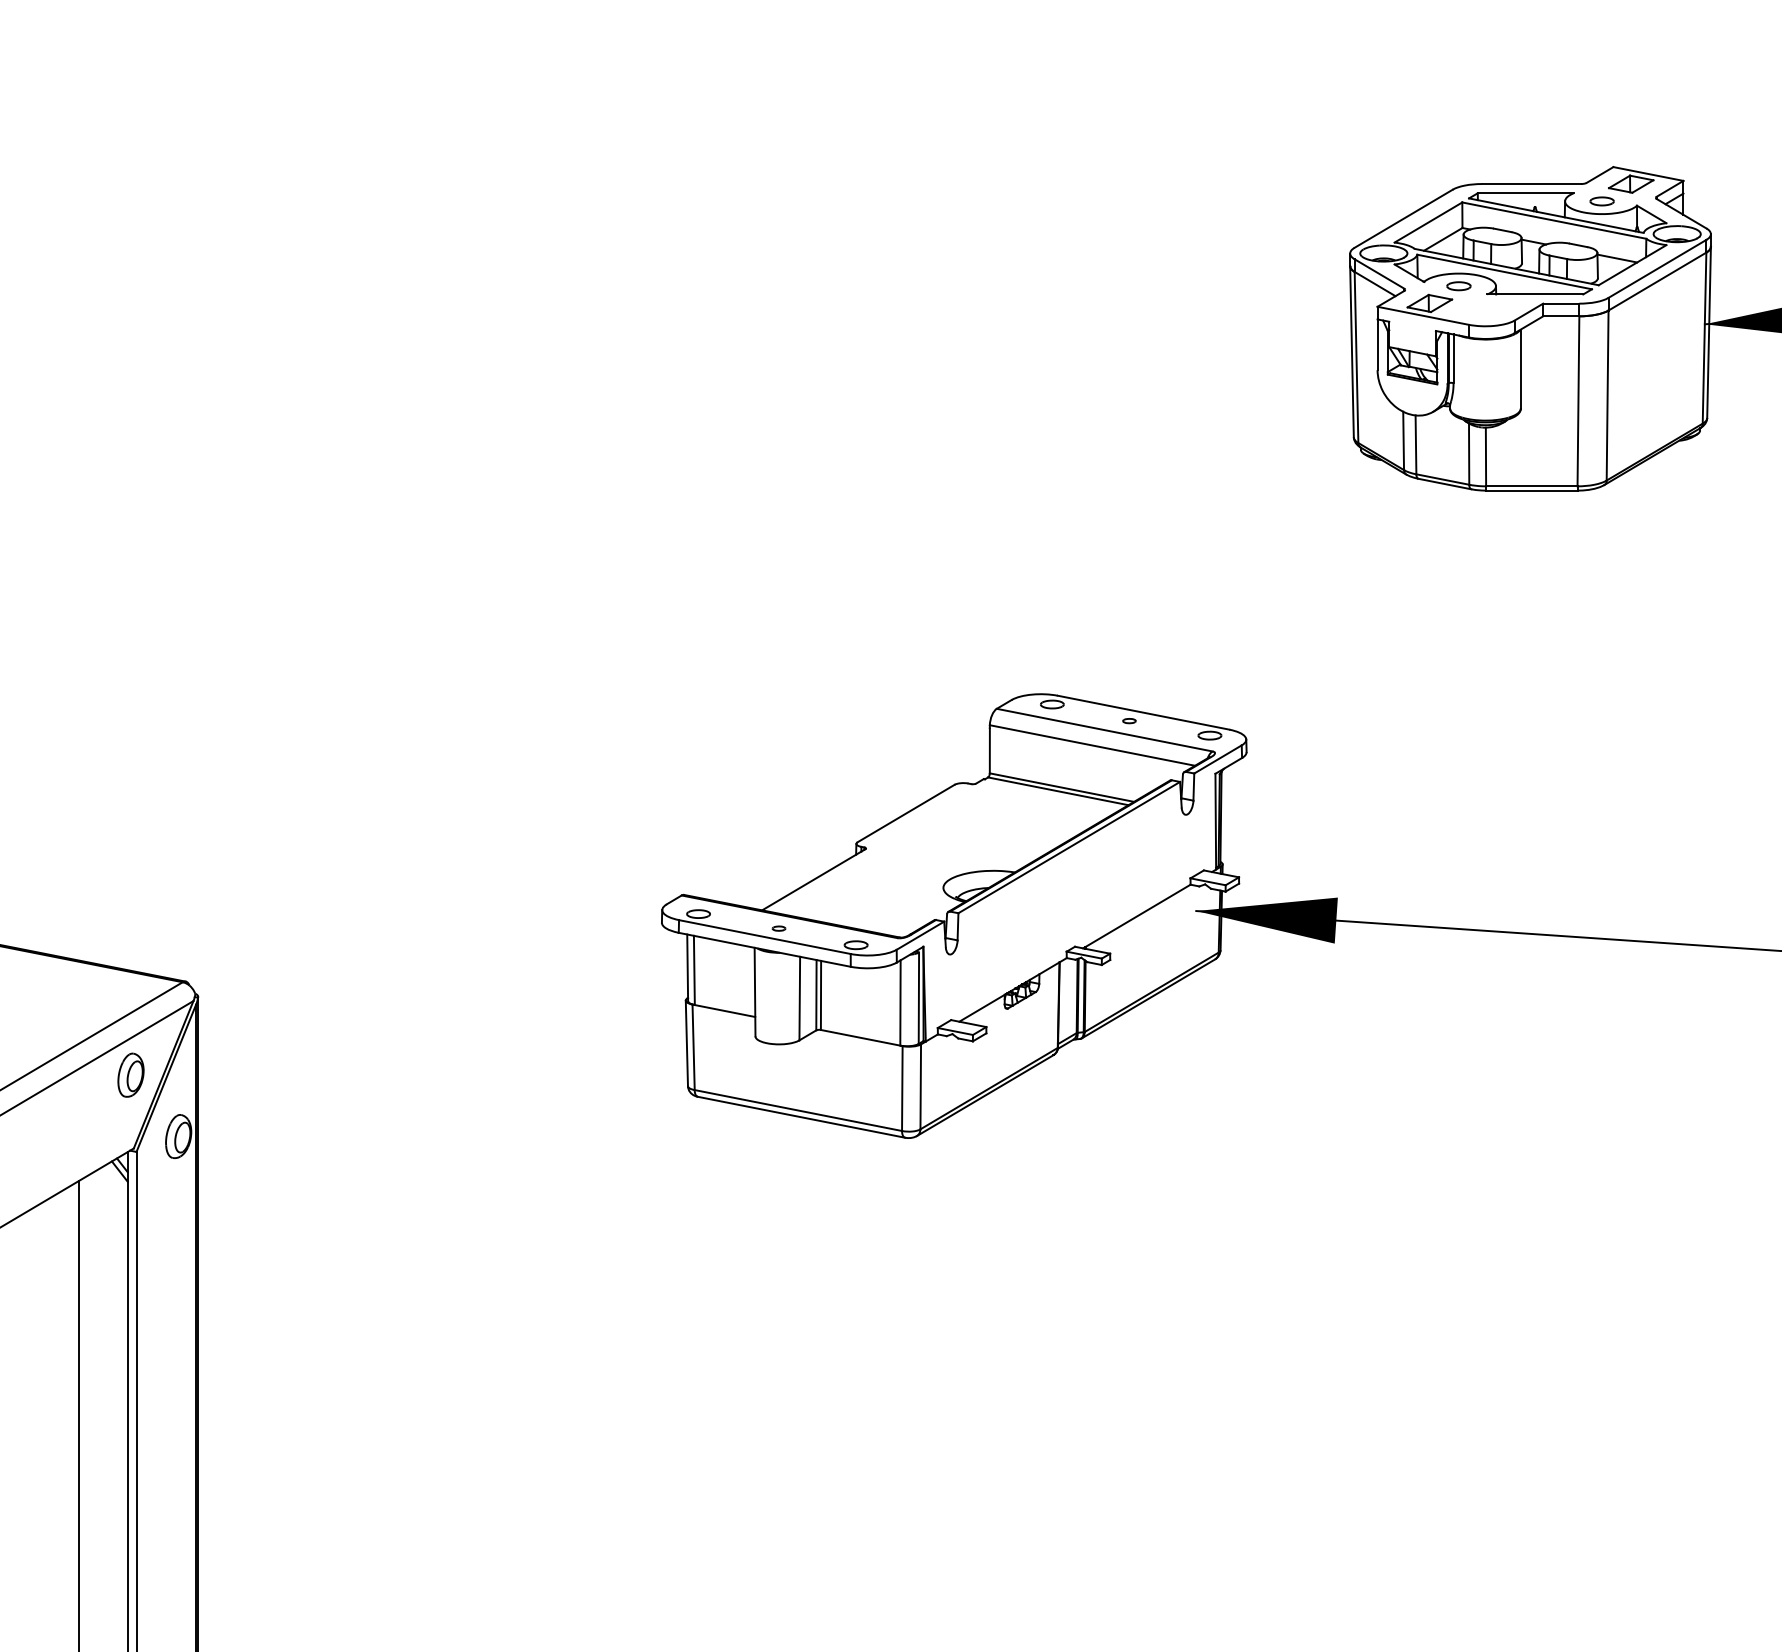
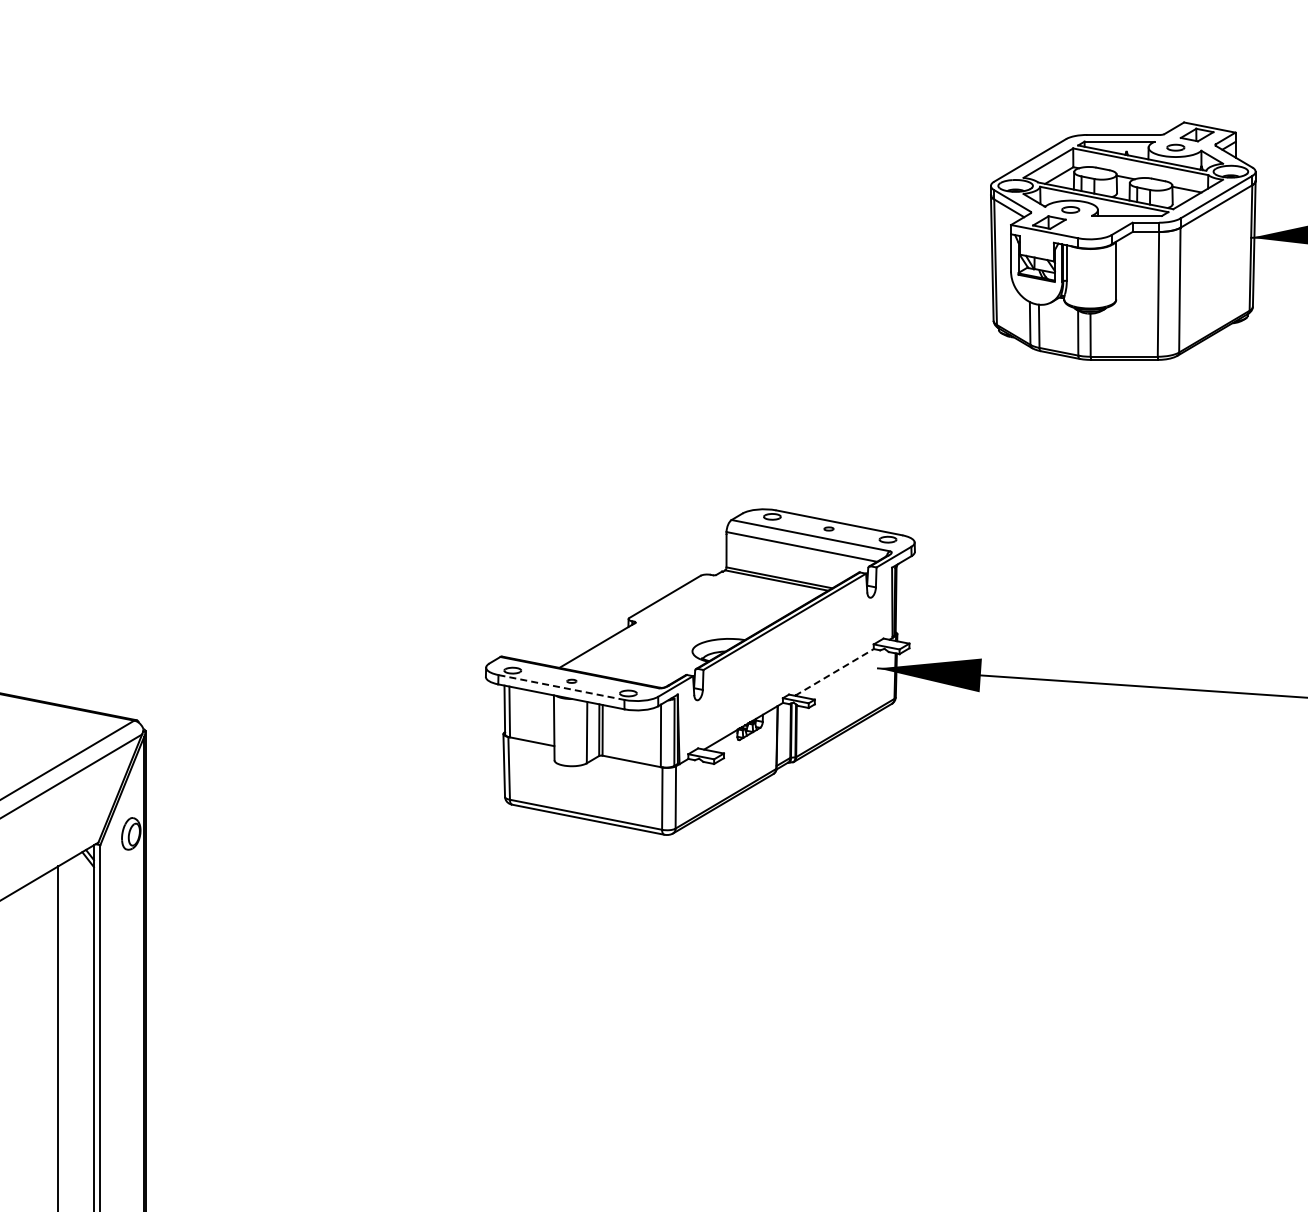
line: (1136, 916) -> (834, 672), solid -> dashed
line: (764, 937) -> (561, 687), solid -> dashed
part: (131, 1074) -> (96, 788), removed

